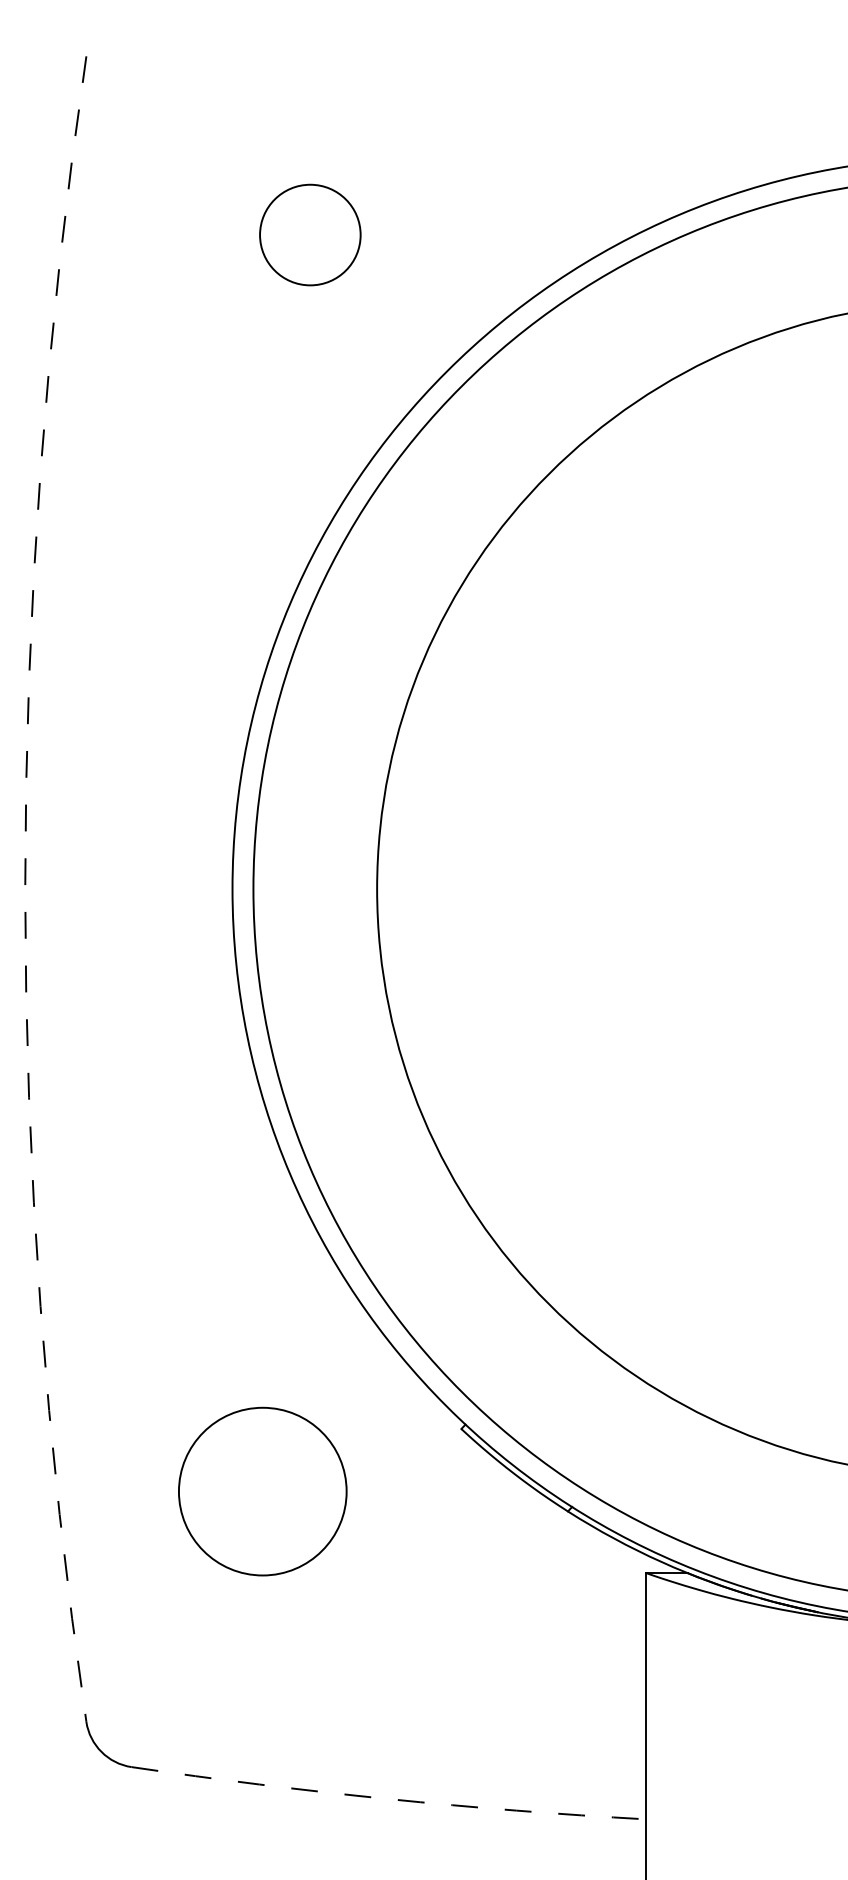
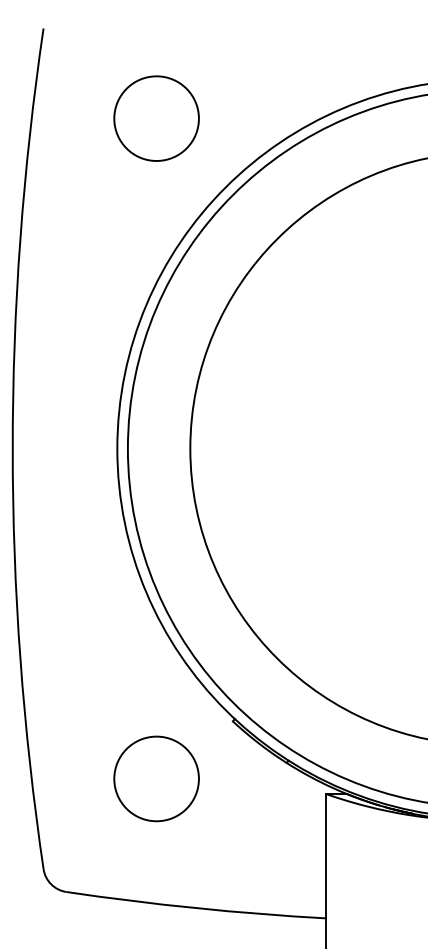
circle: (310, 234) -> (156, 118), size x1.67
arc: (24, 888) -> (12, 448), dashed -> solid
circle: (262, 1490) -> (156, 778), moved
arc: (387, 1799) -> (195, 908), dashed -> solid

